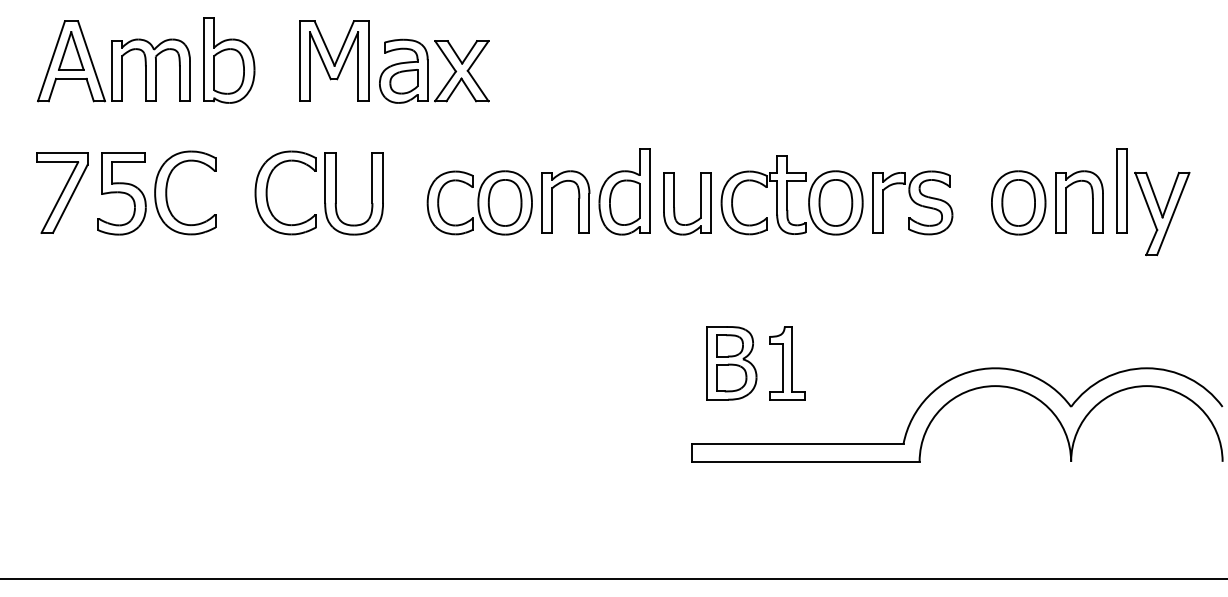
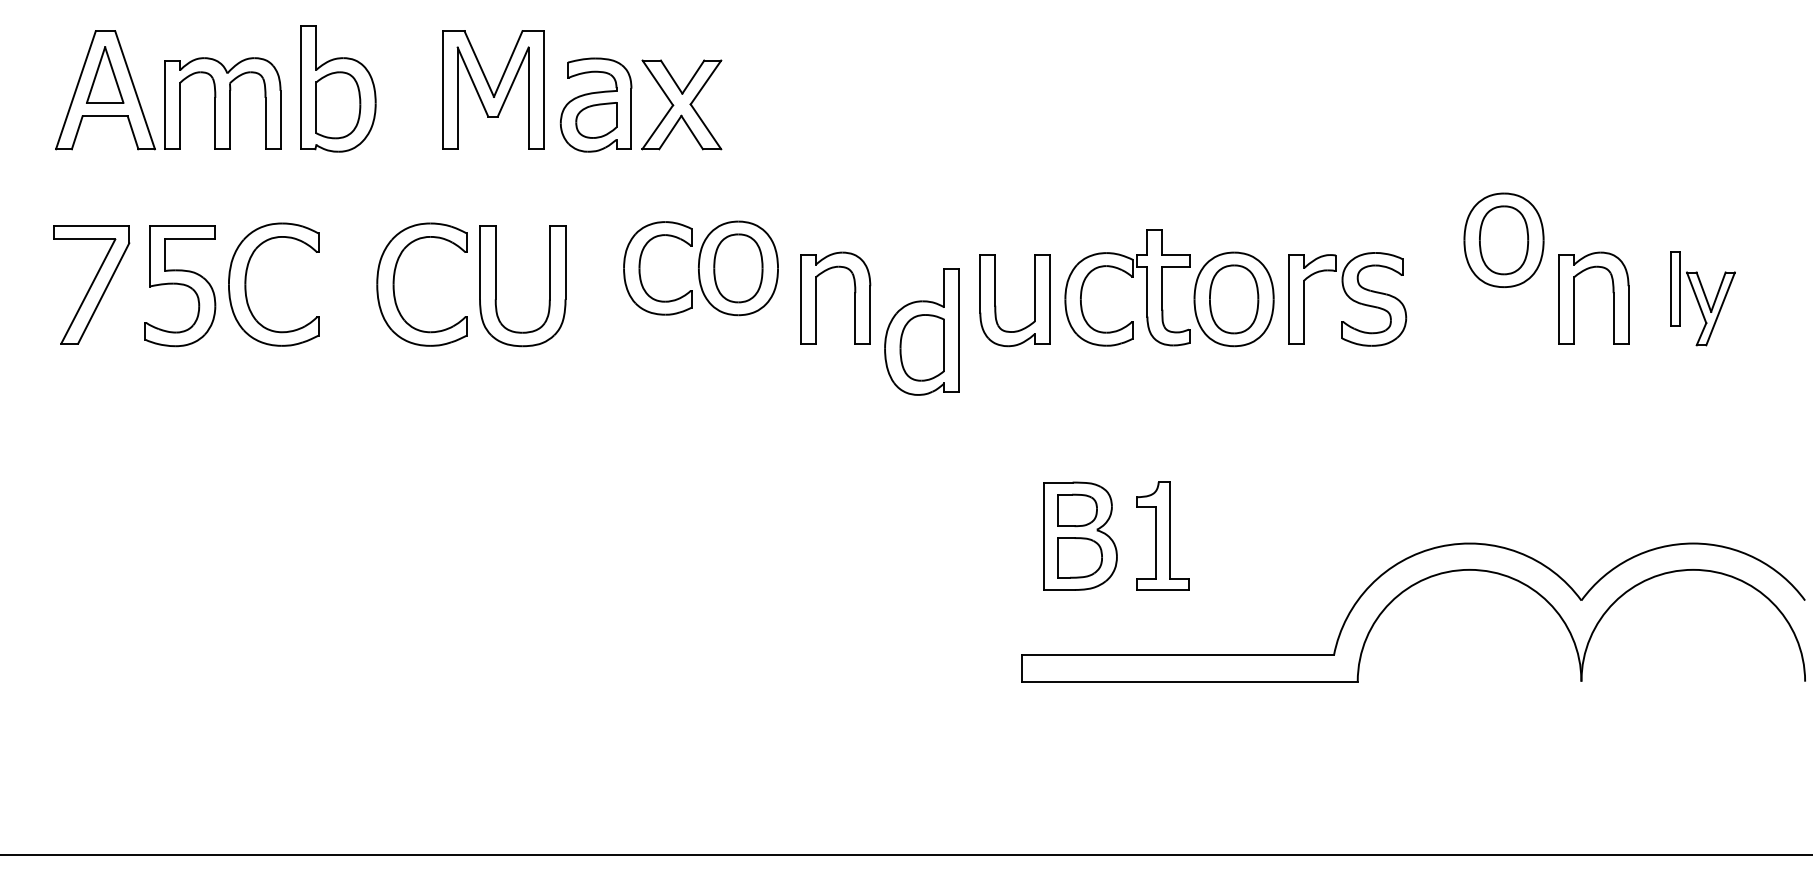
part: (624, 191) -> (922, 331), moved
part: (479, 202) -> (700, 267), moved
part: (1018, 202) -> (1503, 239), moved
part: (1153, 202) -> (1703, 298), size x0.6

